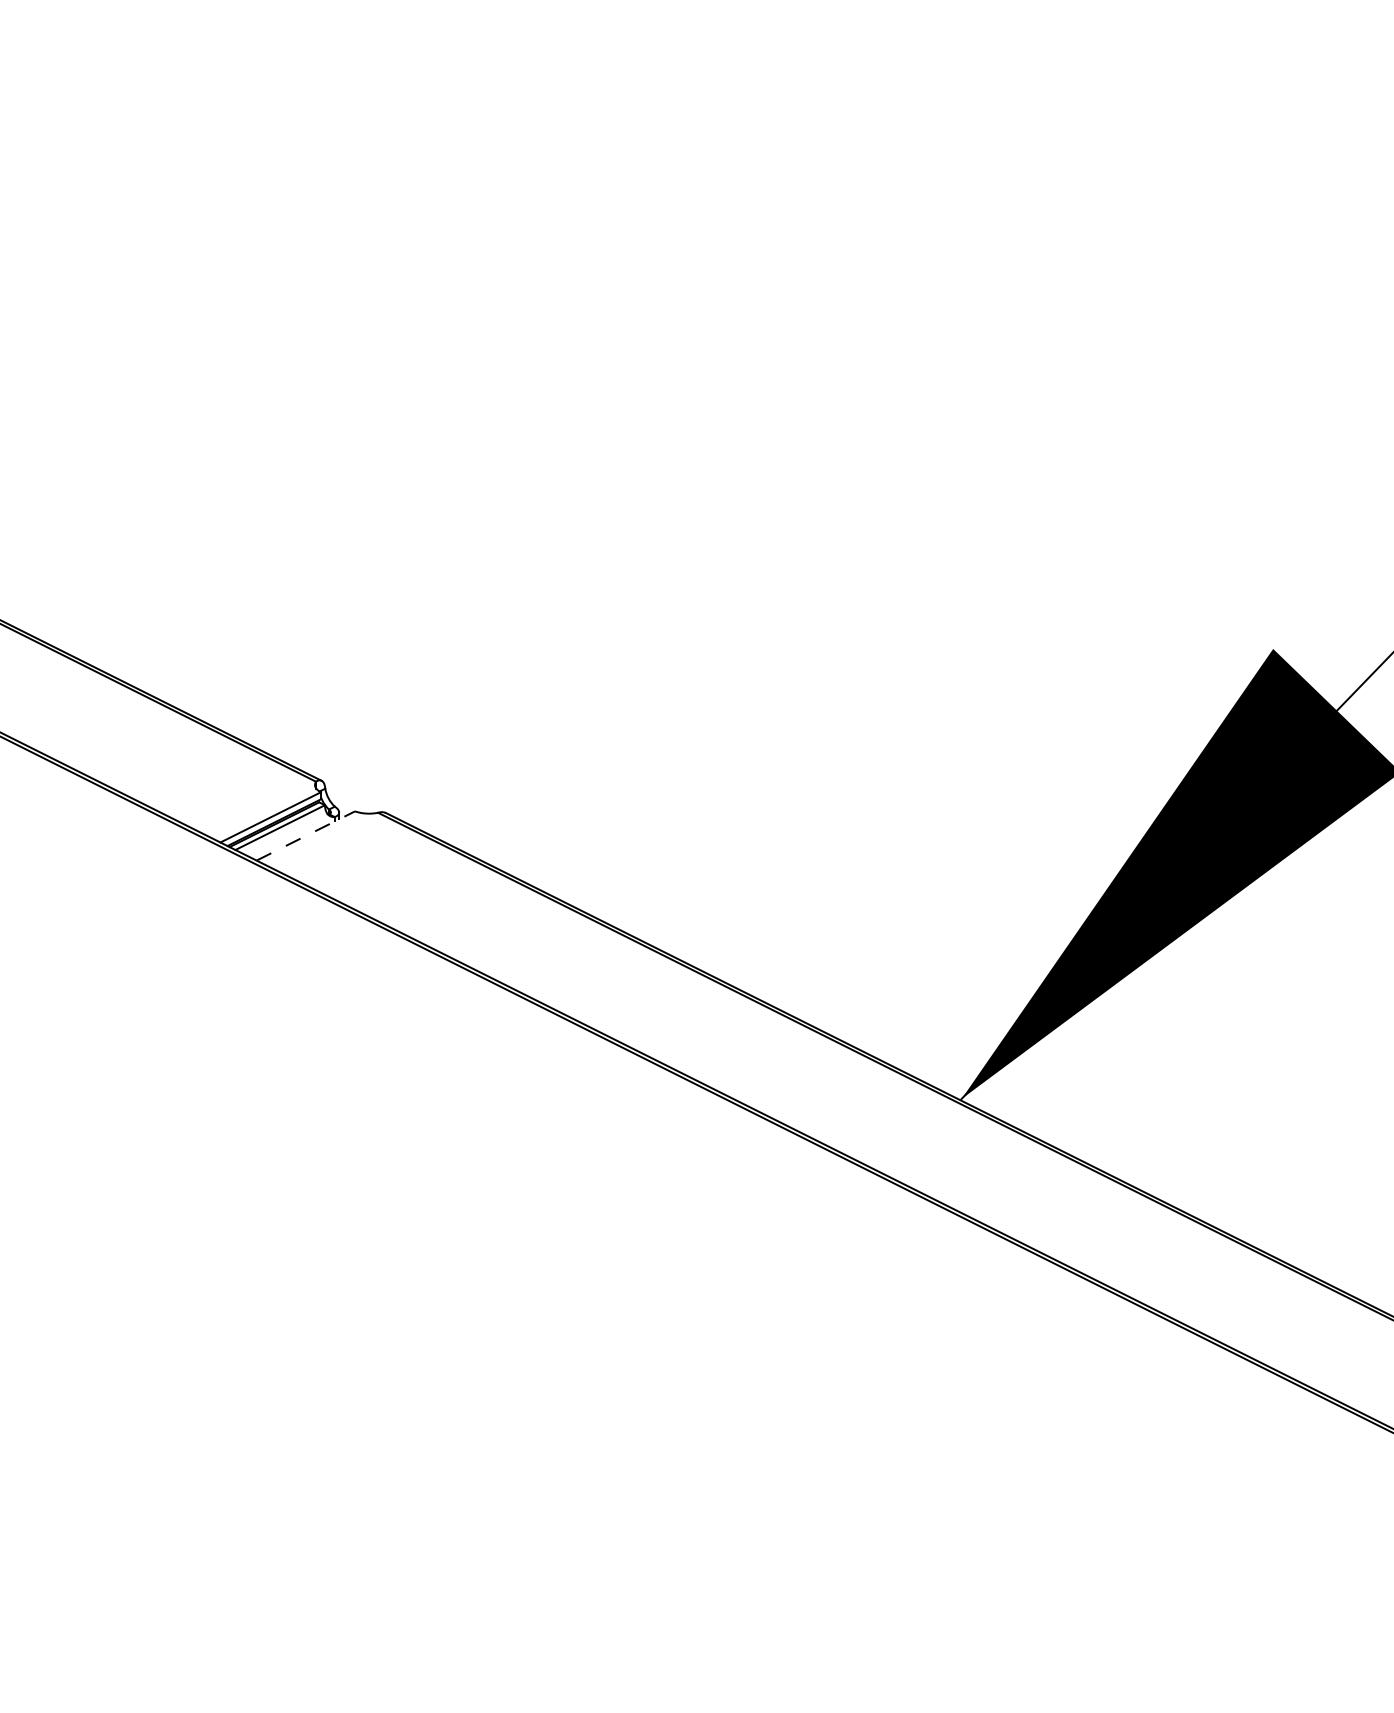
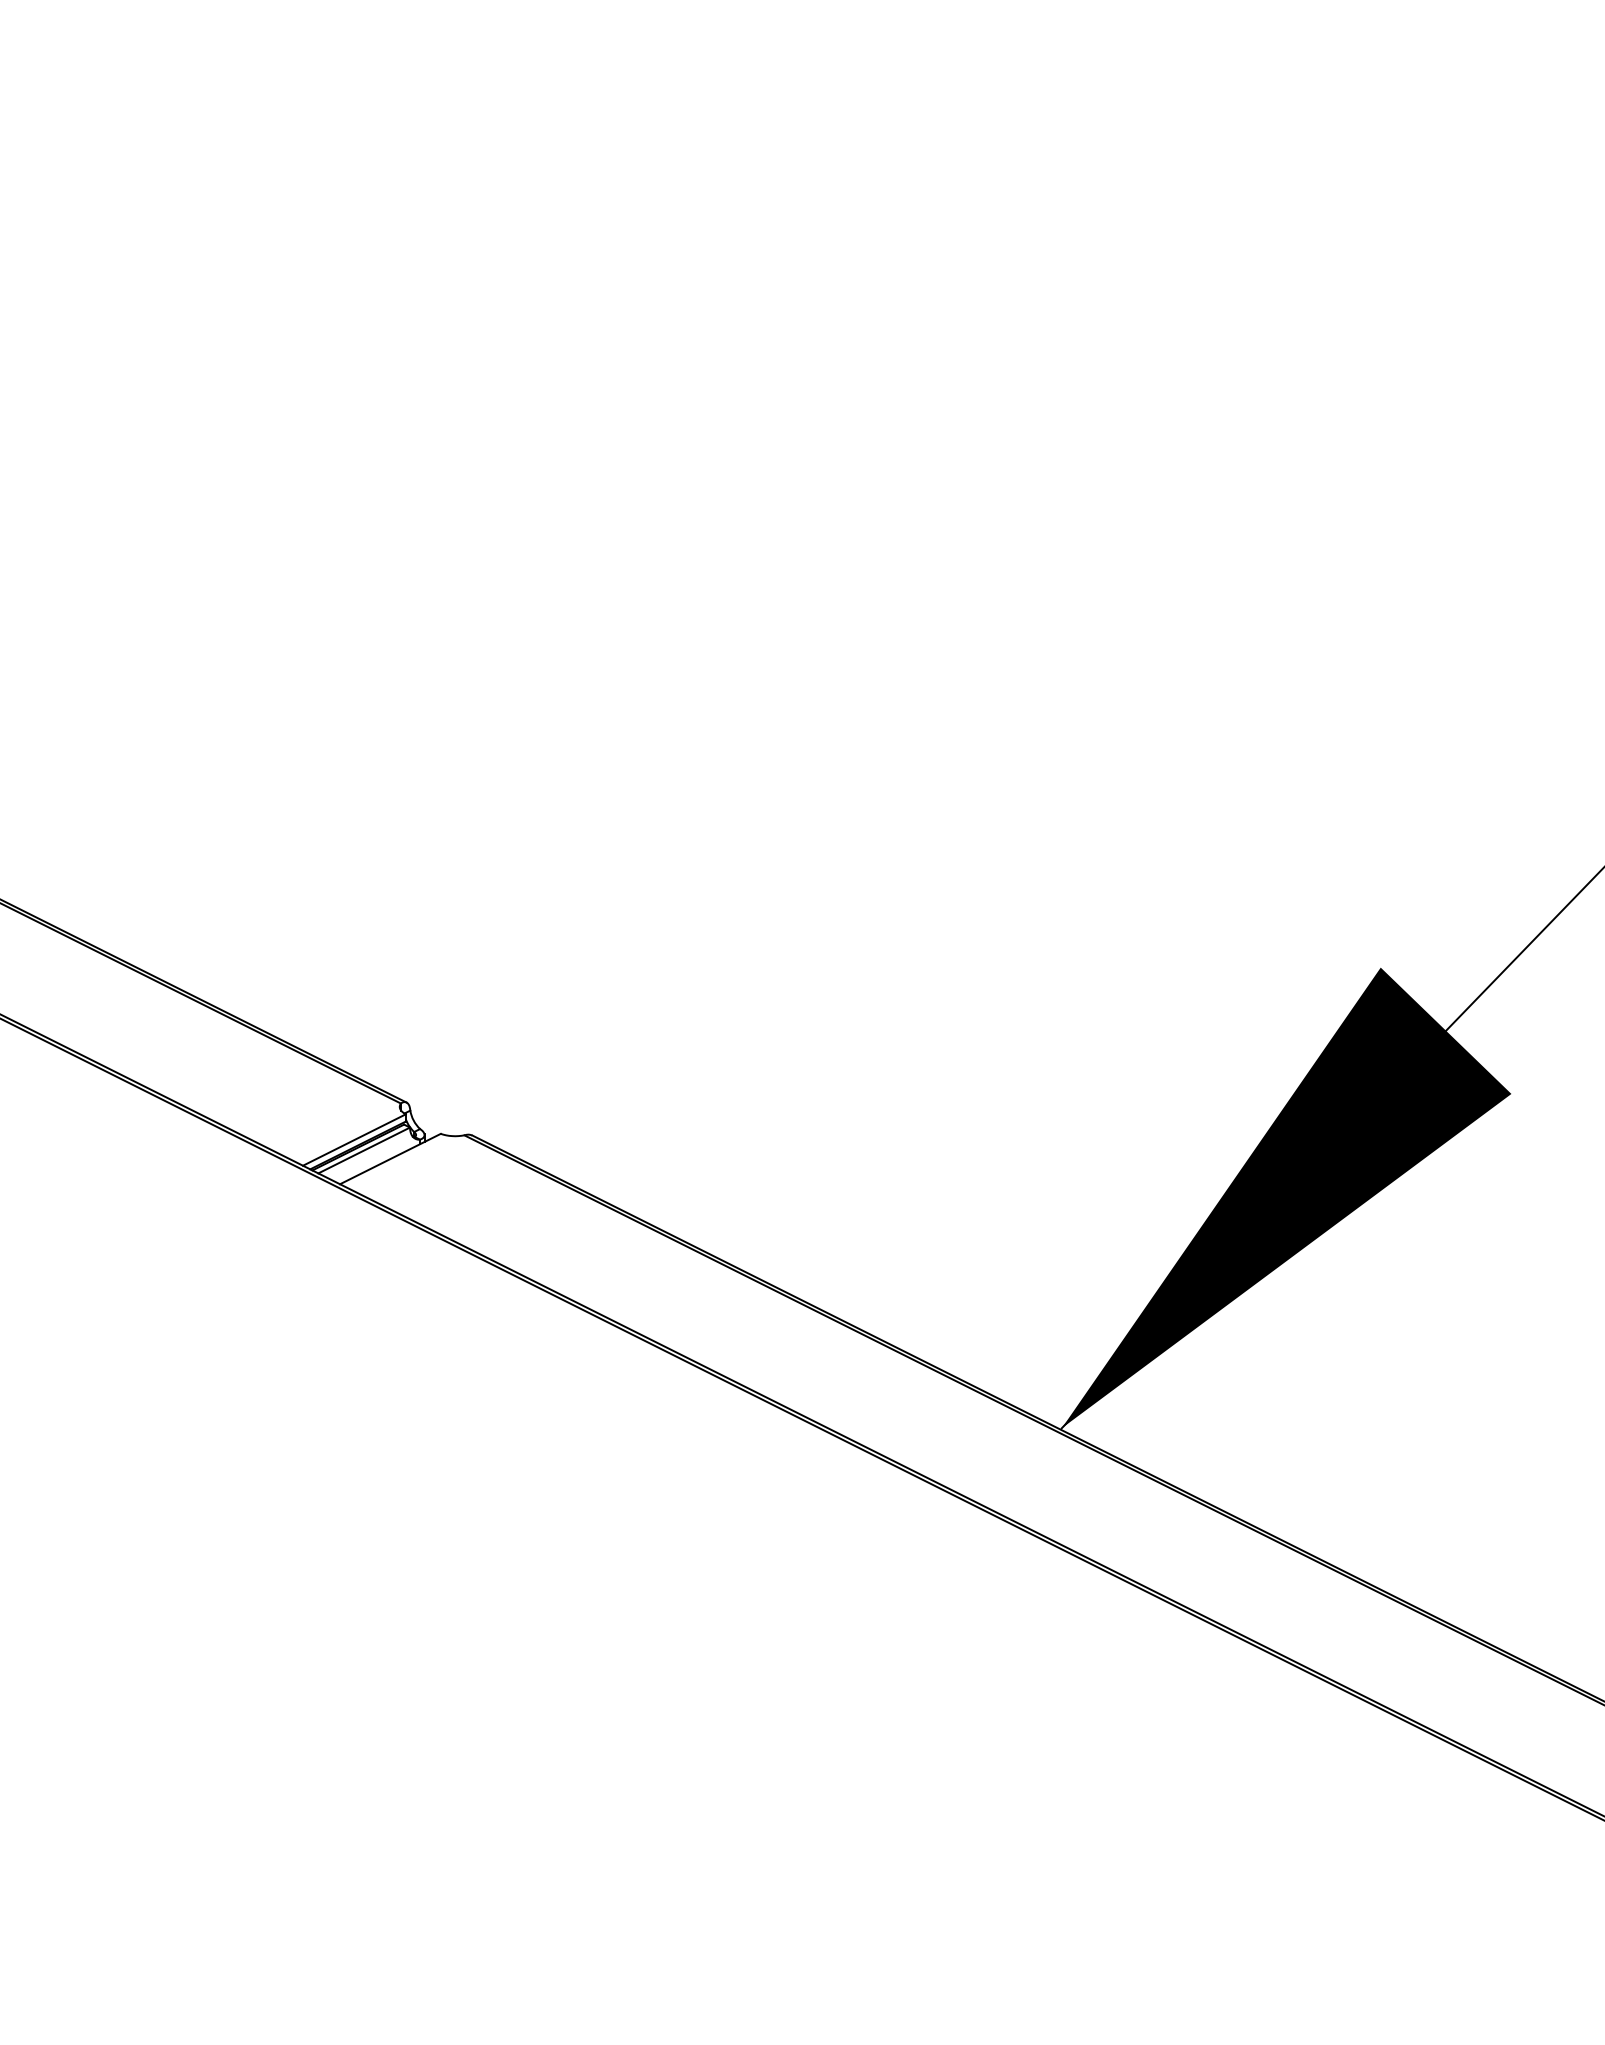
line: (305, 835) -> (390, 1158), dashed -> solid

